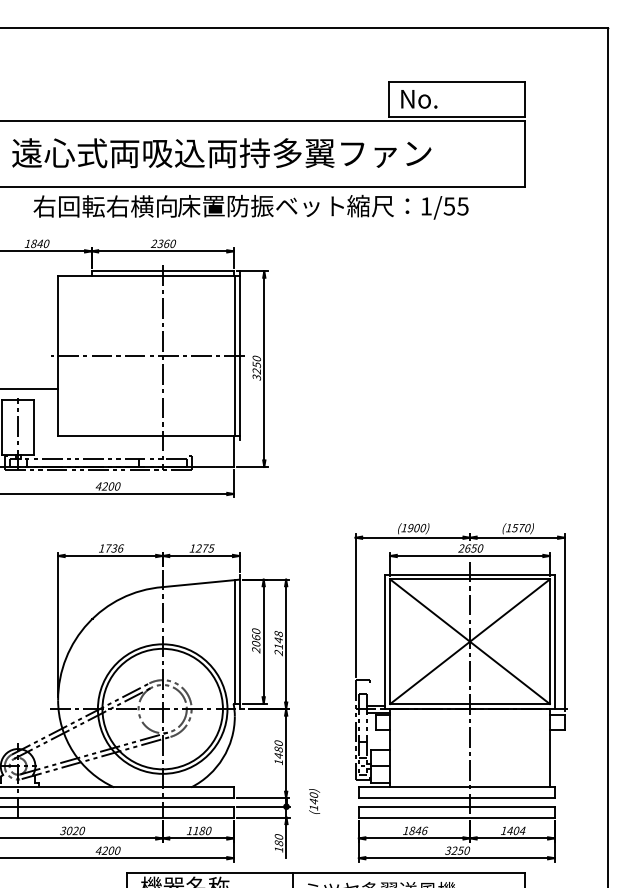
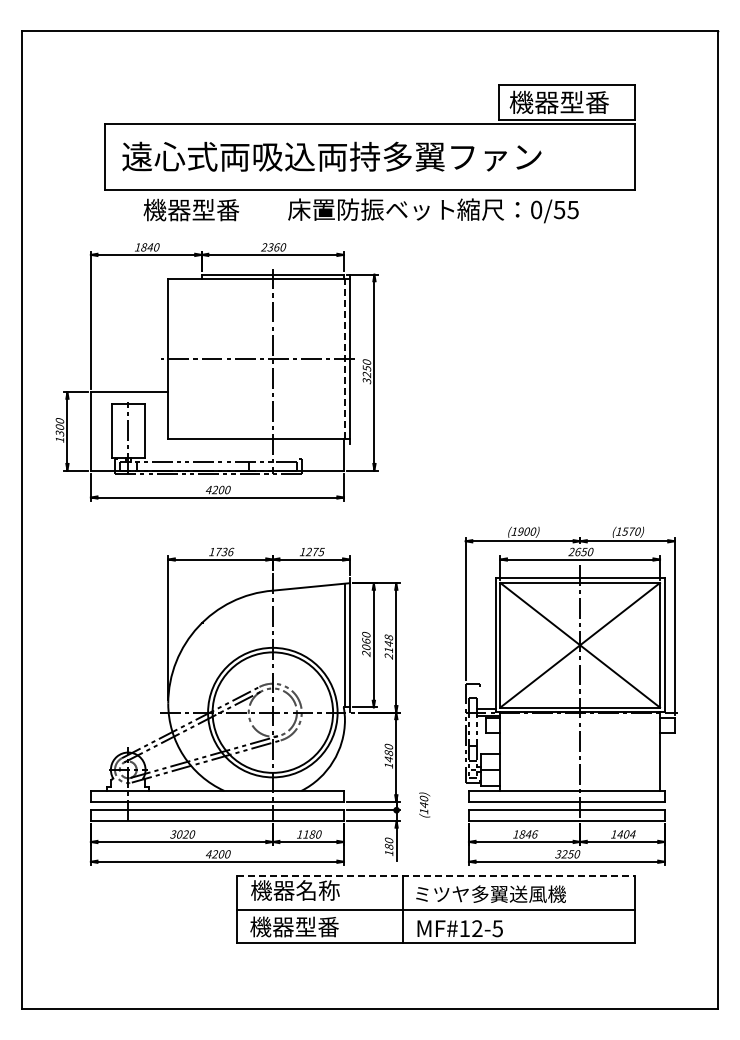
text: (448, 98) -> (558, 102), No. -> 機器型番
text: (104, 205) -> (214, 209), 右回転右横向 -> 機器型番
text: (426, 205) -> (536, 209), 1/55 -> 0/55
line: (235, 355) -> (345, 359), solid -> dashed
line: (326, 872) -> (436, 876), solid -> dashed

